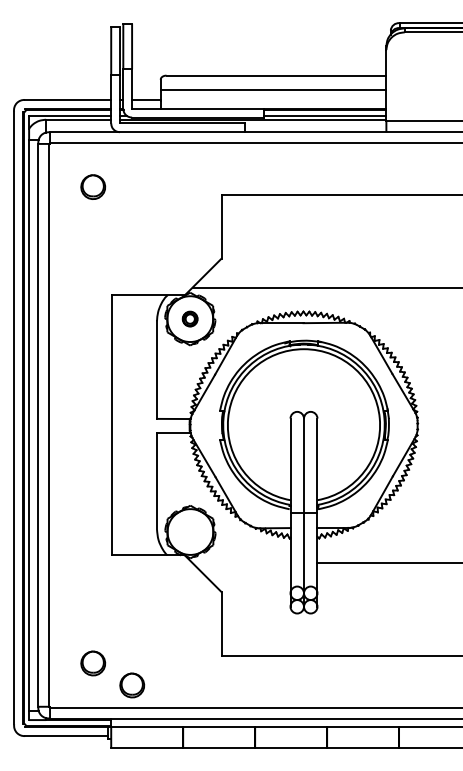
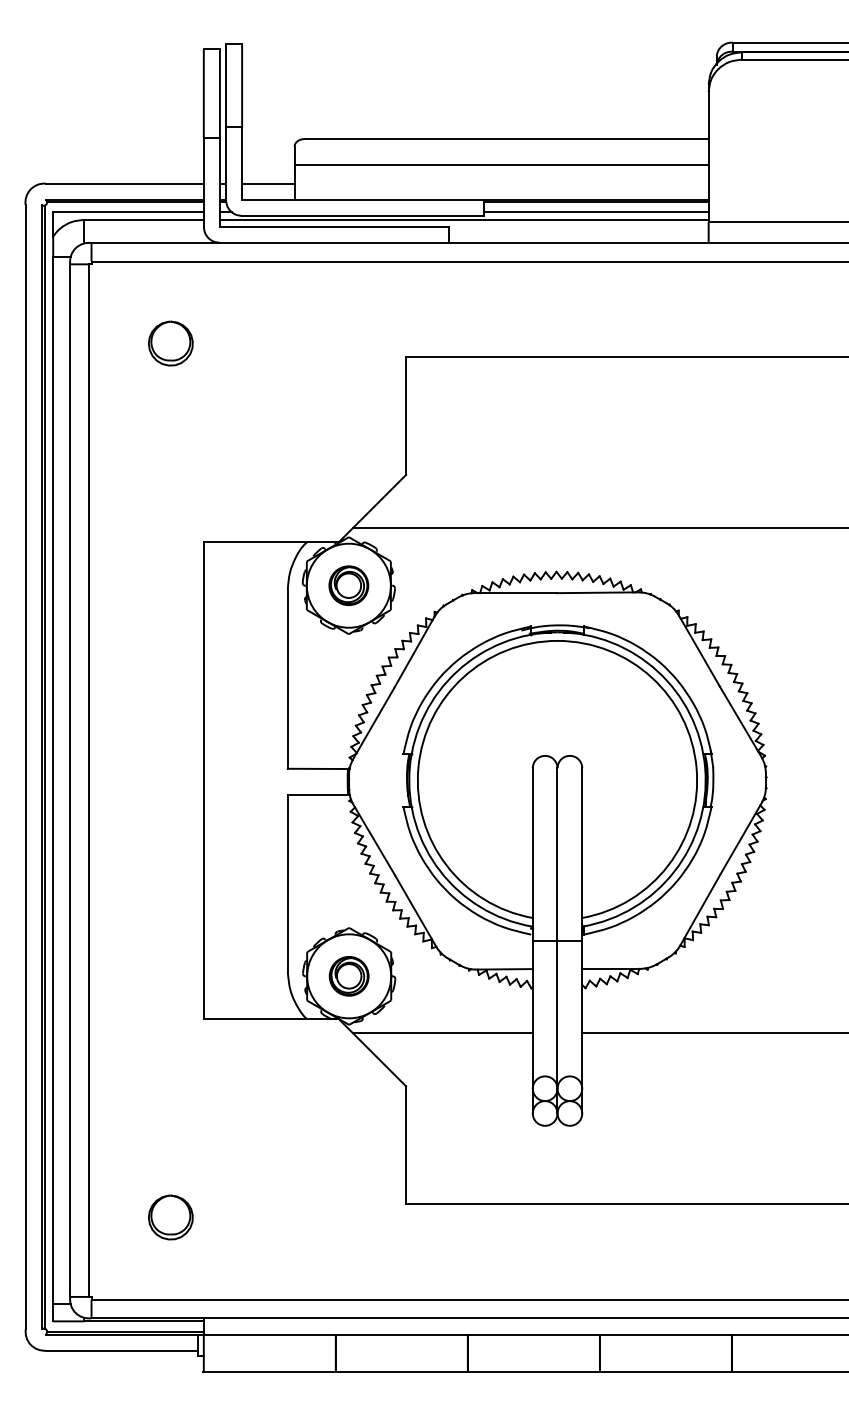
part: (189, 318) -> (347, 584), size x1.43
part: (190, 531) -> (349, 975), added
line: (241, 563) -> (442, 1034), added
part: (132, 685) -> (242, 1257), removed

